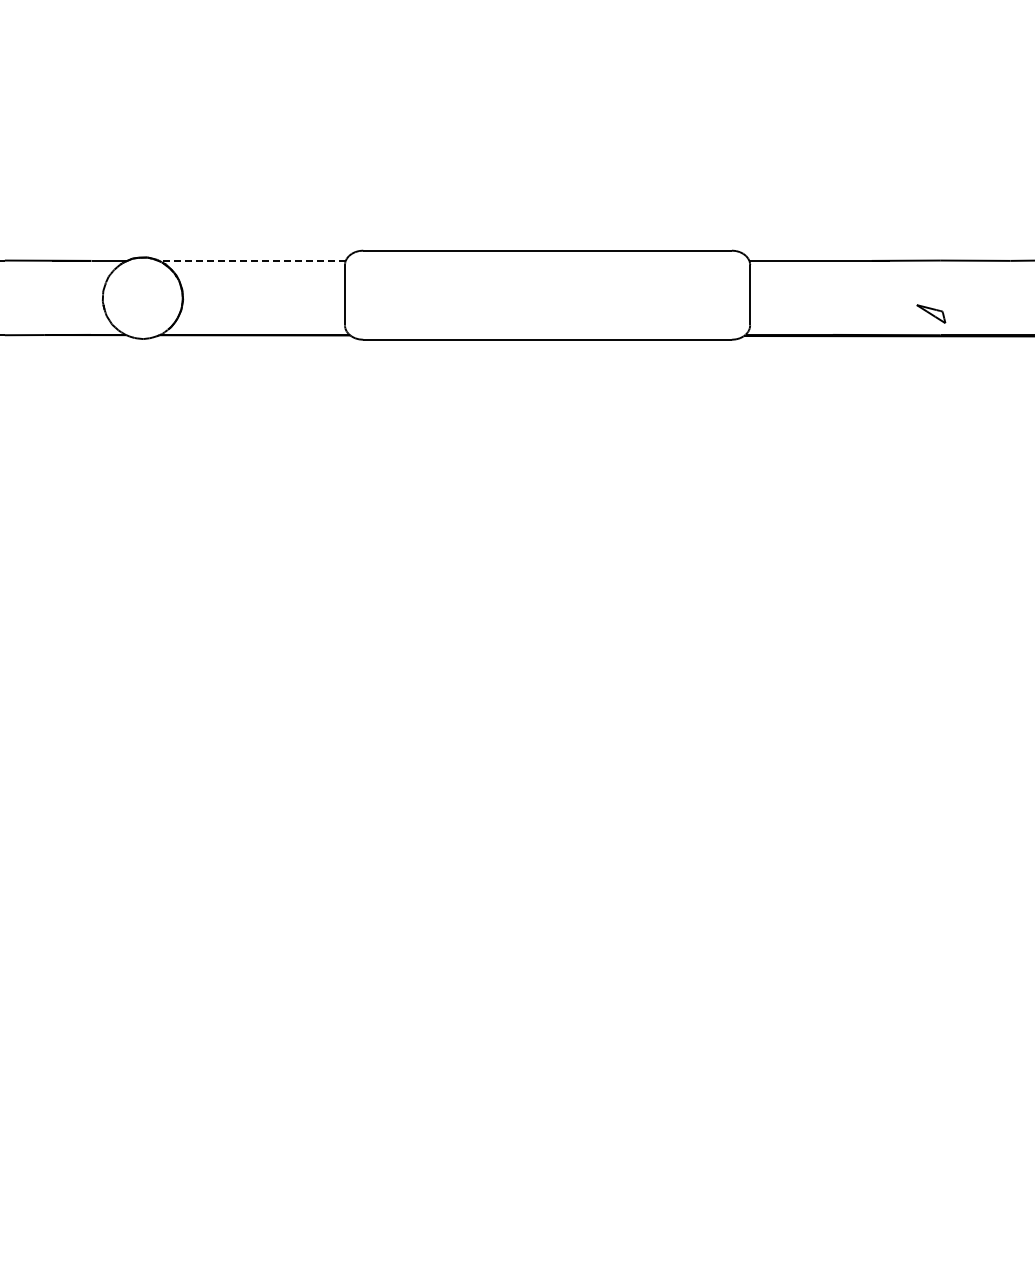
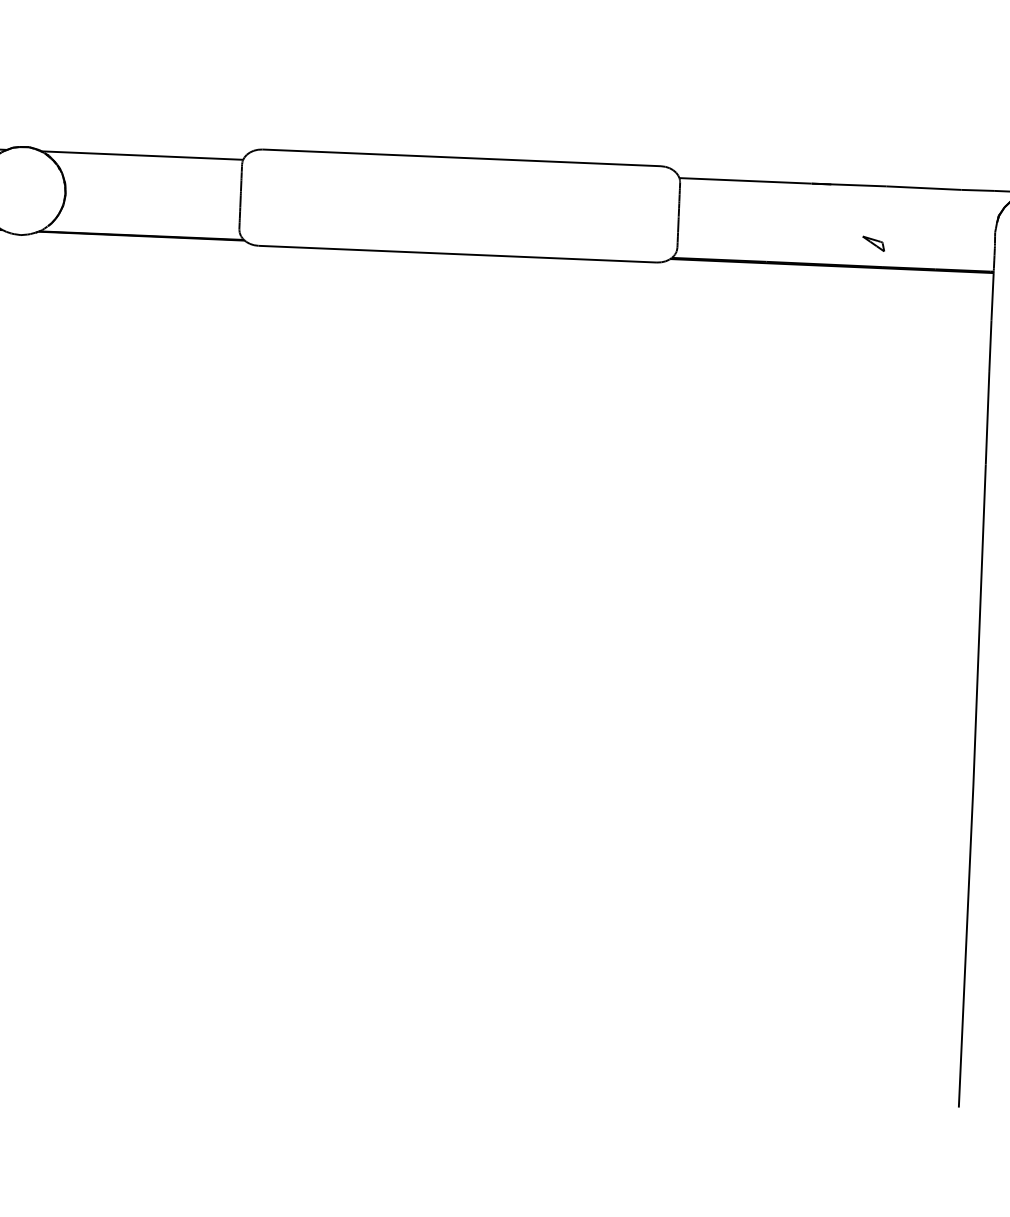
line: (252, 260) -> (142, 155), dashed -> solid
part: (931, 314) -> (873, 244), size x0.71

